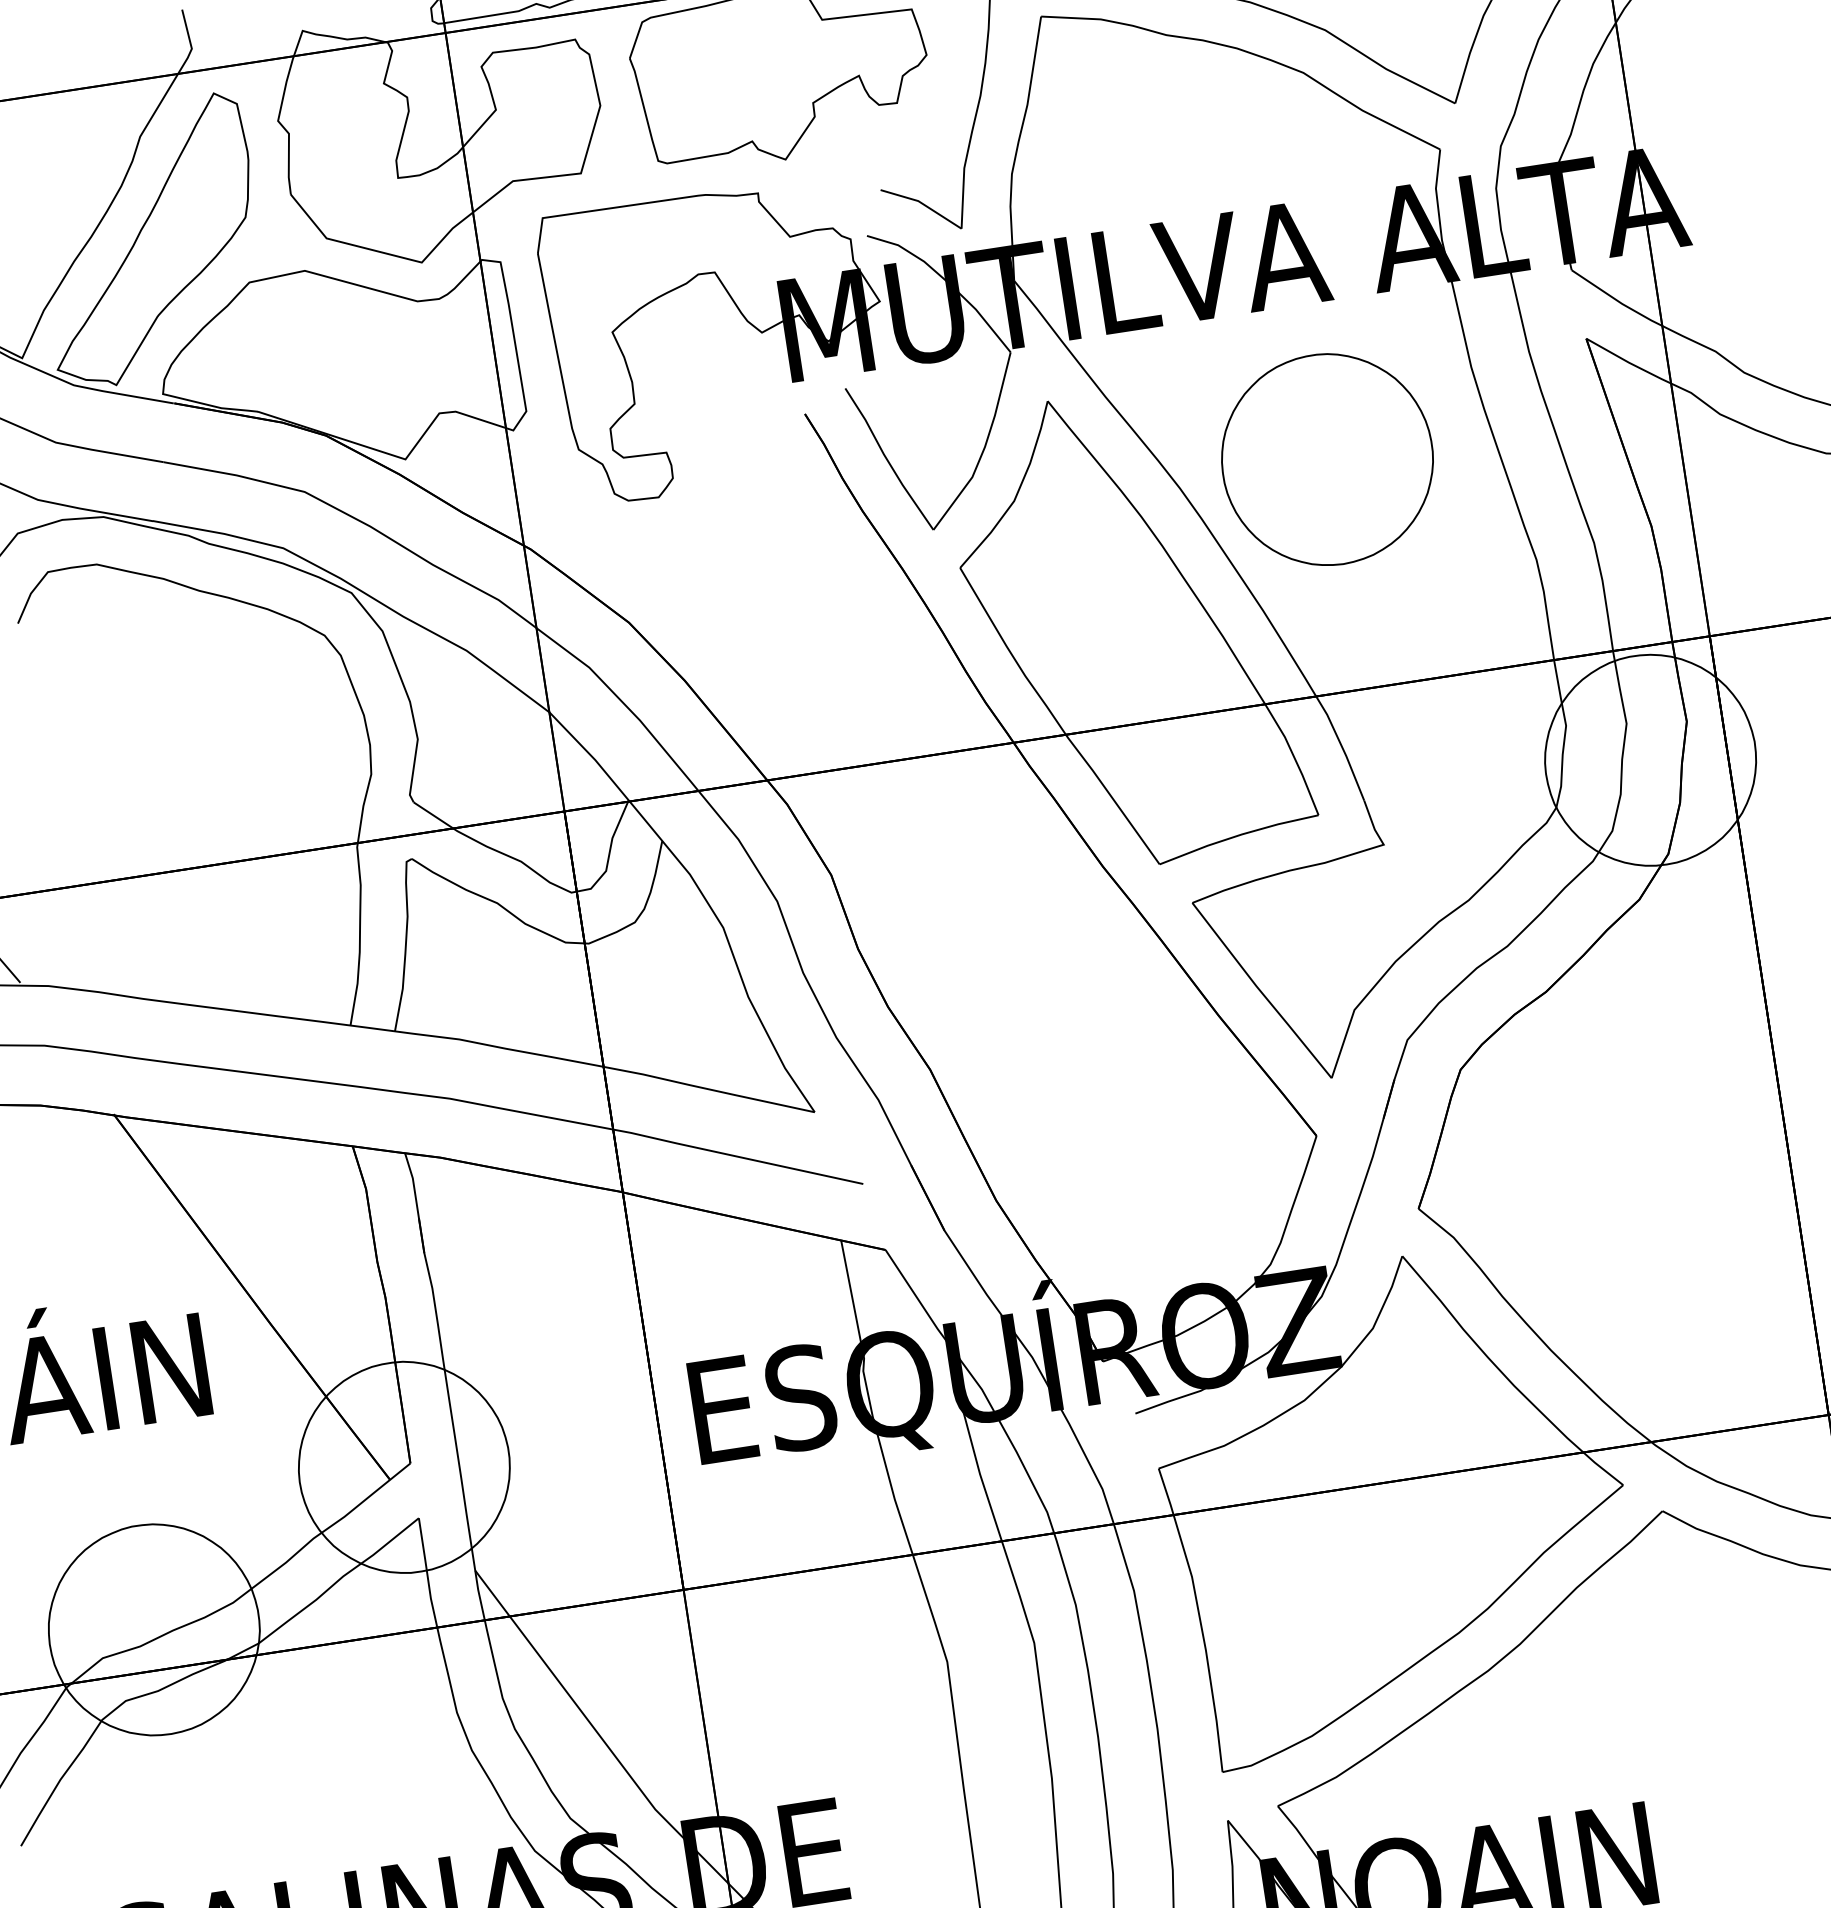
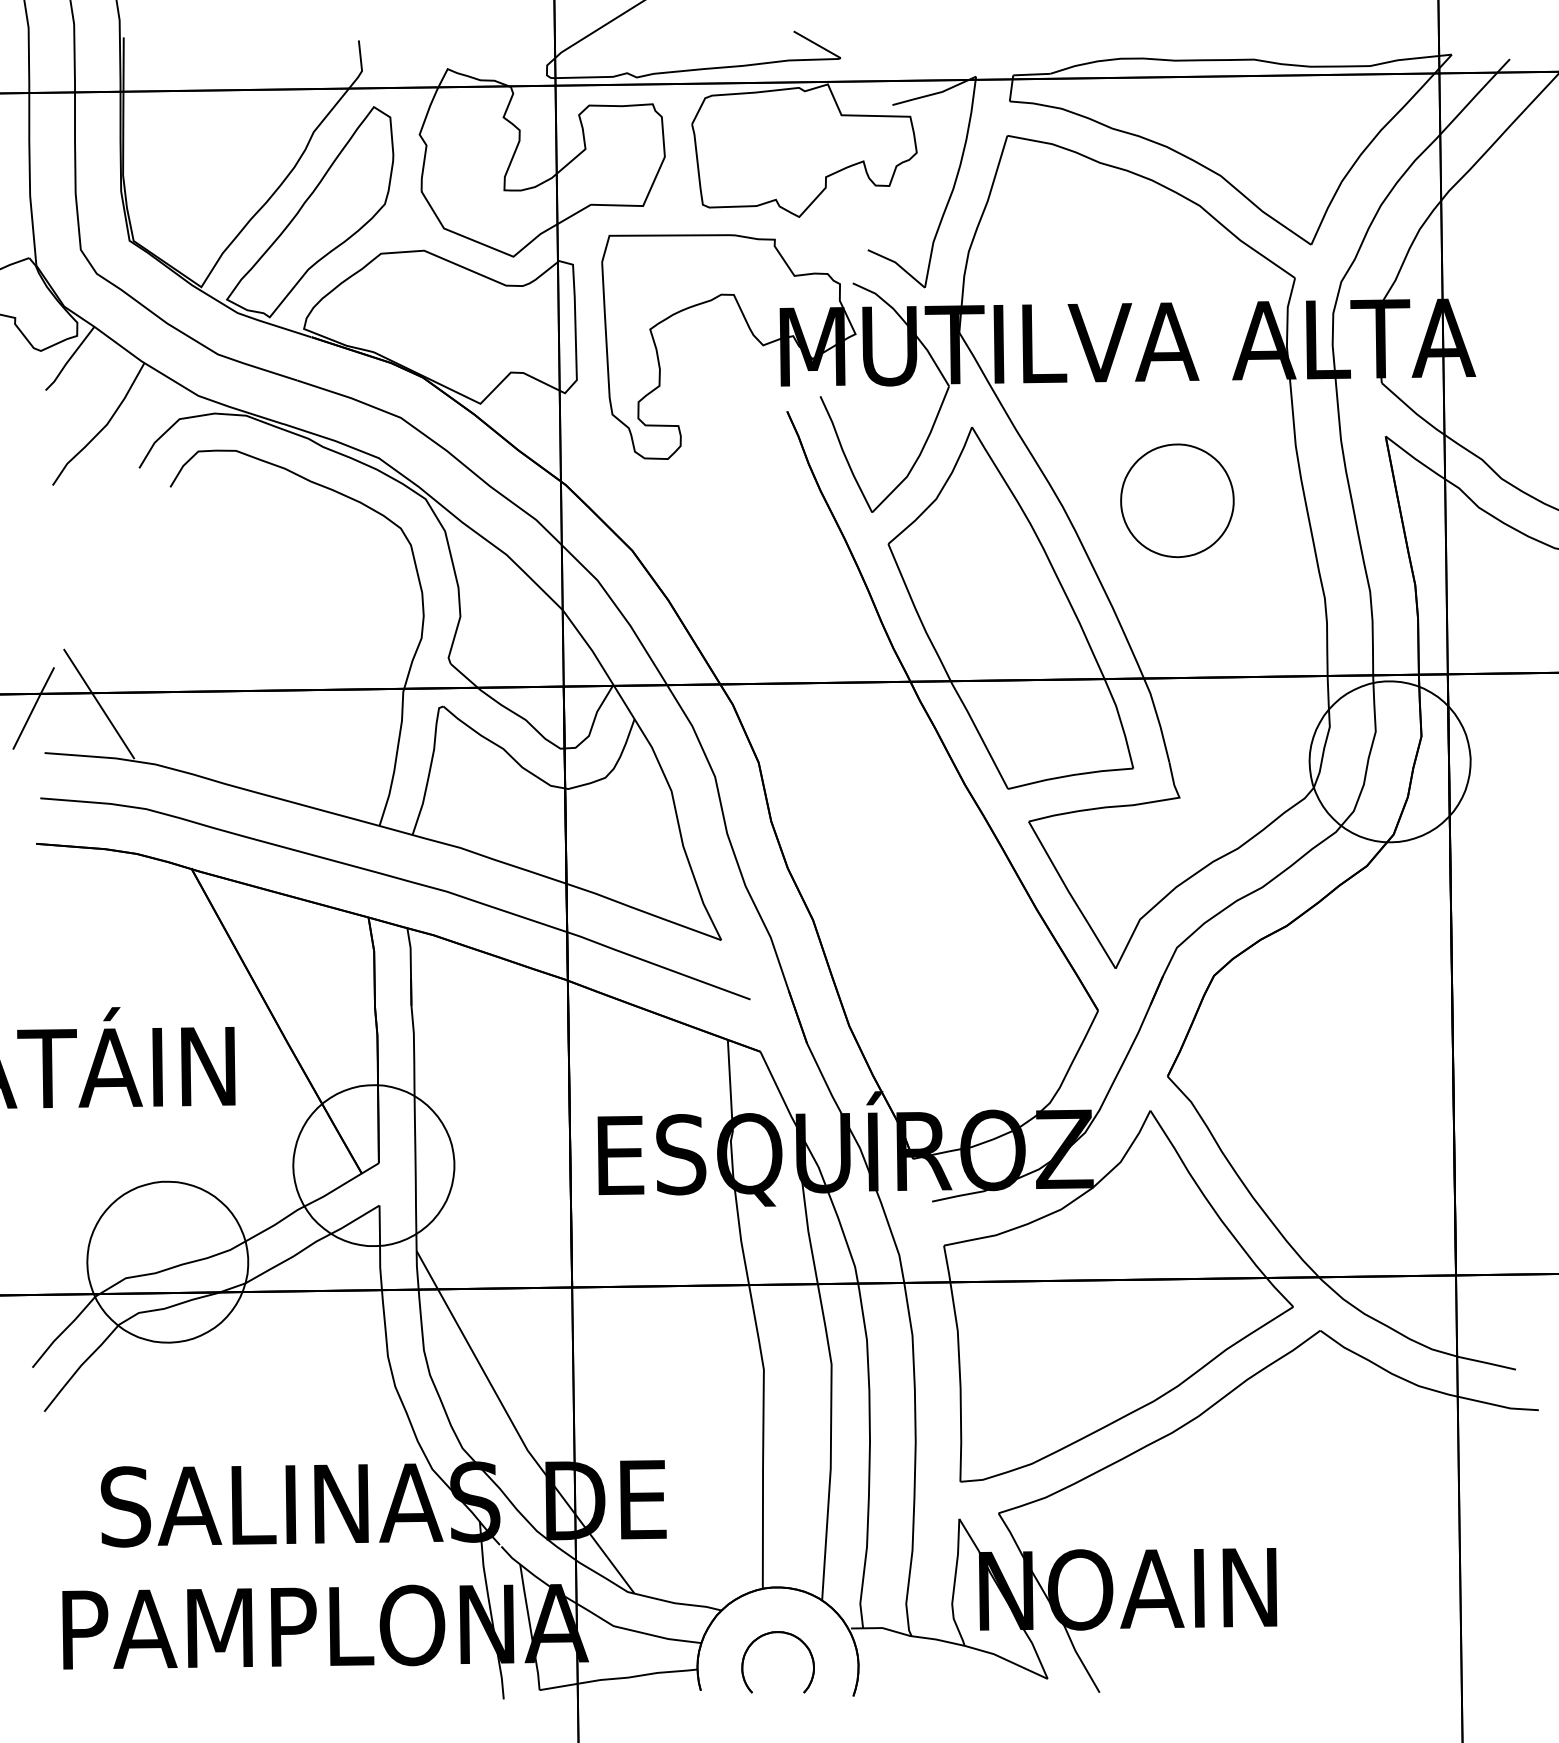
part: (1327, 459) -> (1177, 500), size x0.7

